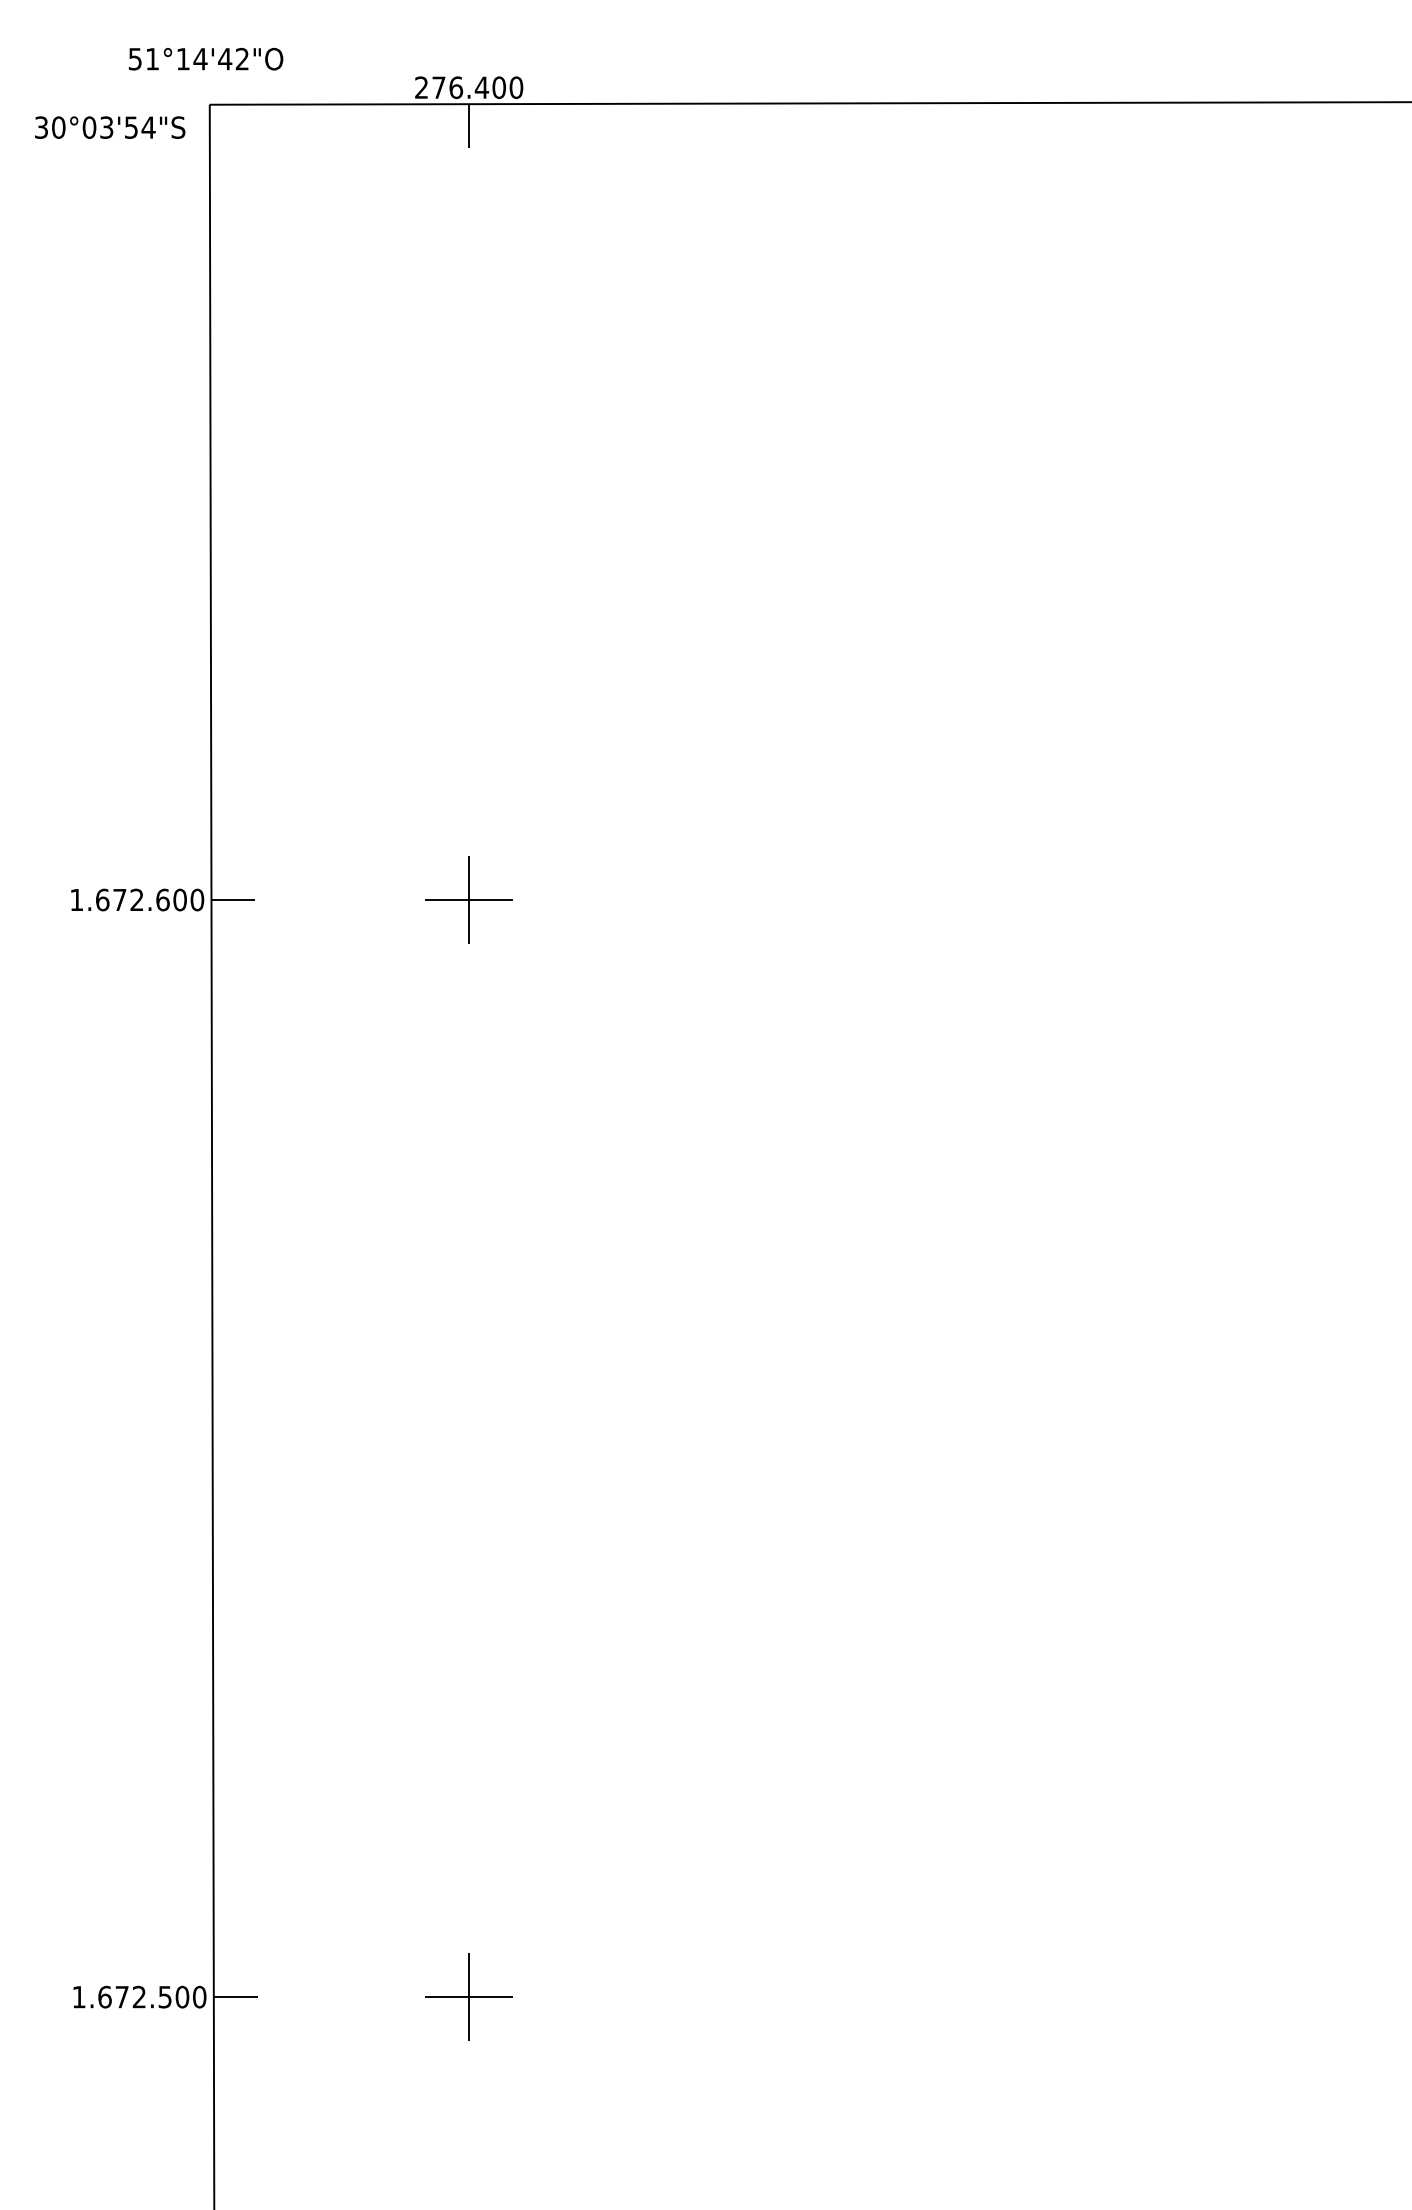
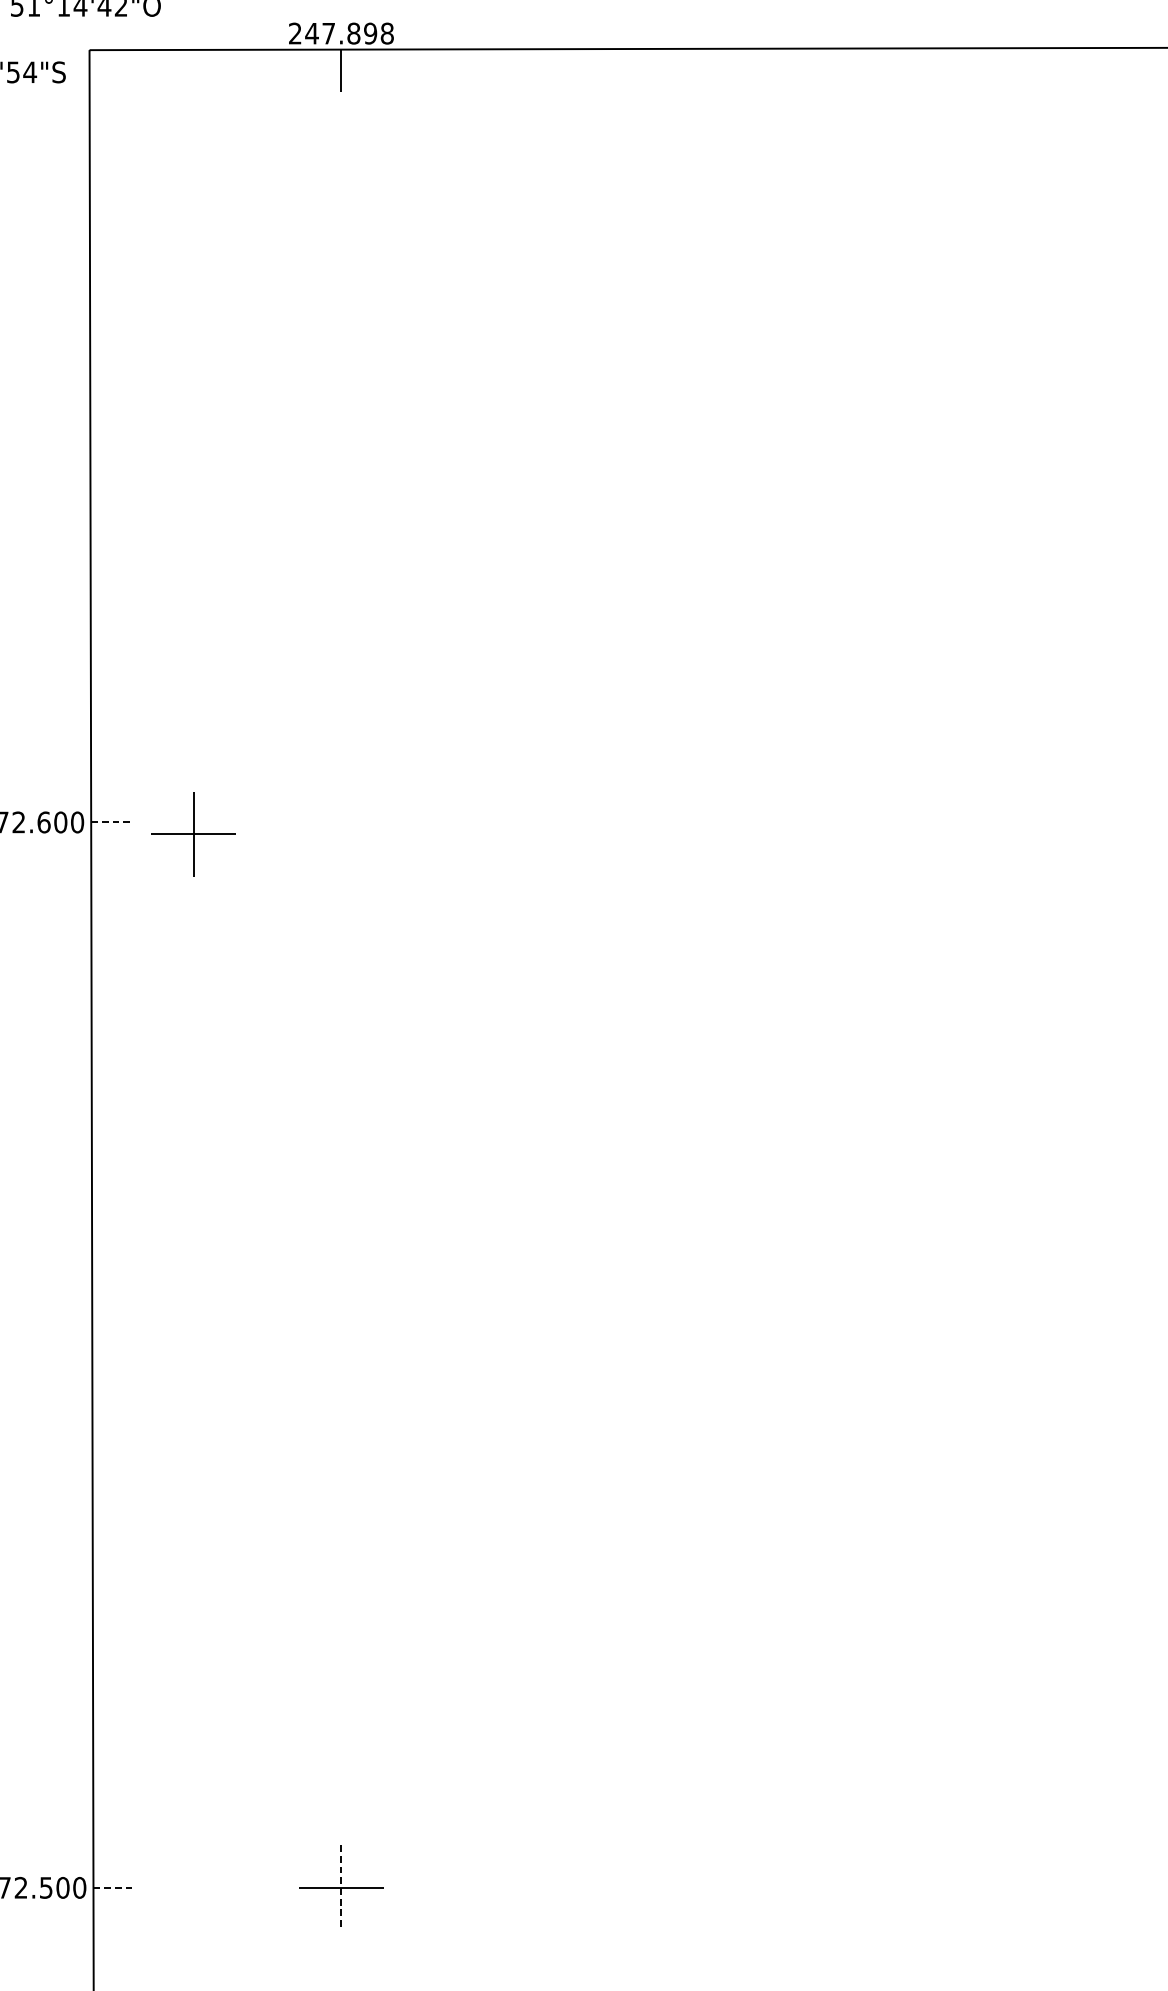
text: (477, 87) -> (349, 33), 276.400 -> 247.898
part: (468, 899) -> (193, 833), moved
line: (233, 900) -> (112, 822), solid -> dashed
line: (235, 1997) -> (114, 1888), solid -> dashed
line: (469, 1997) -> (341, 1888), solid -> dashed

